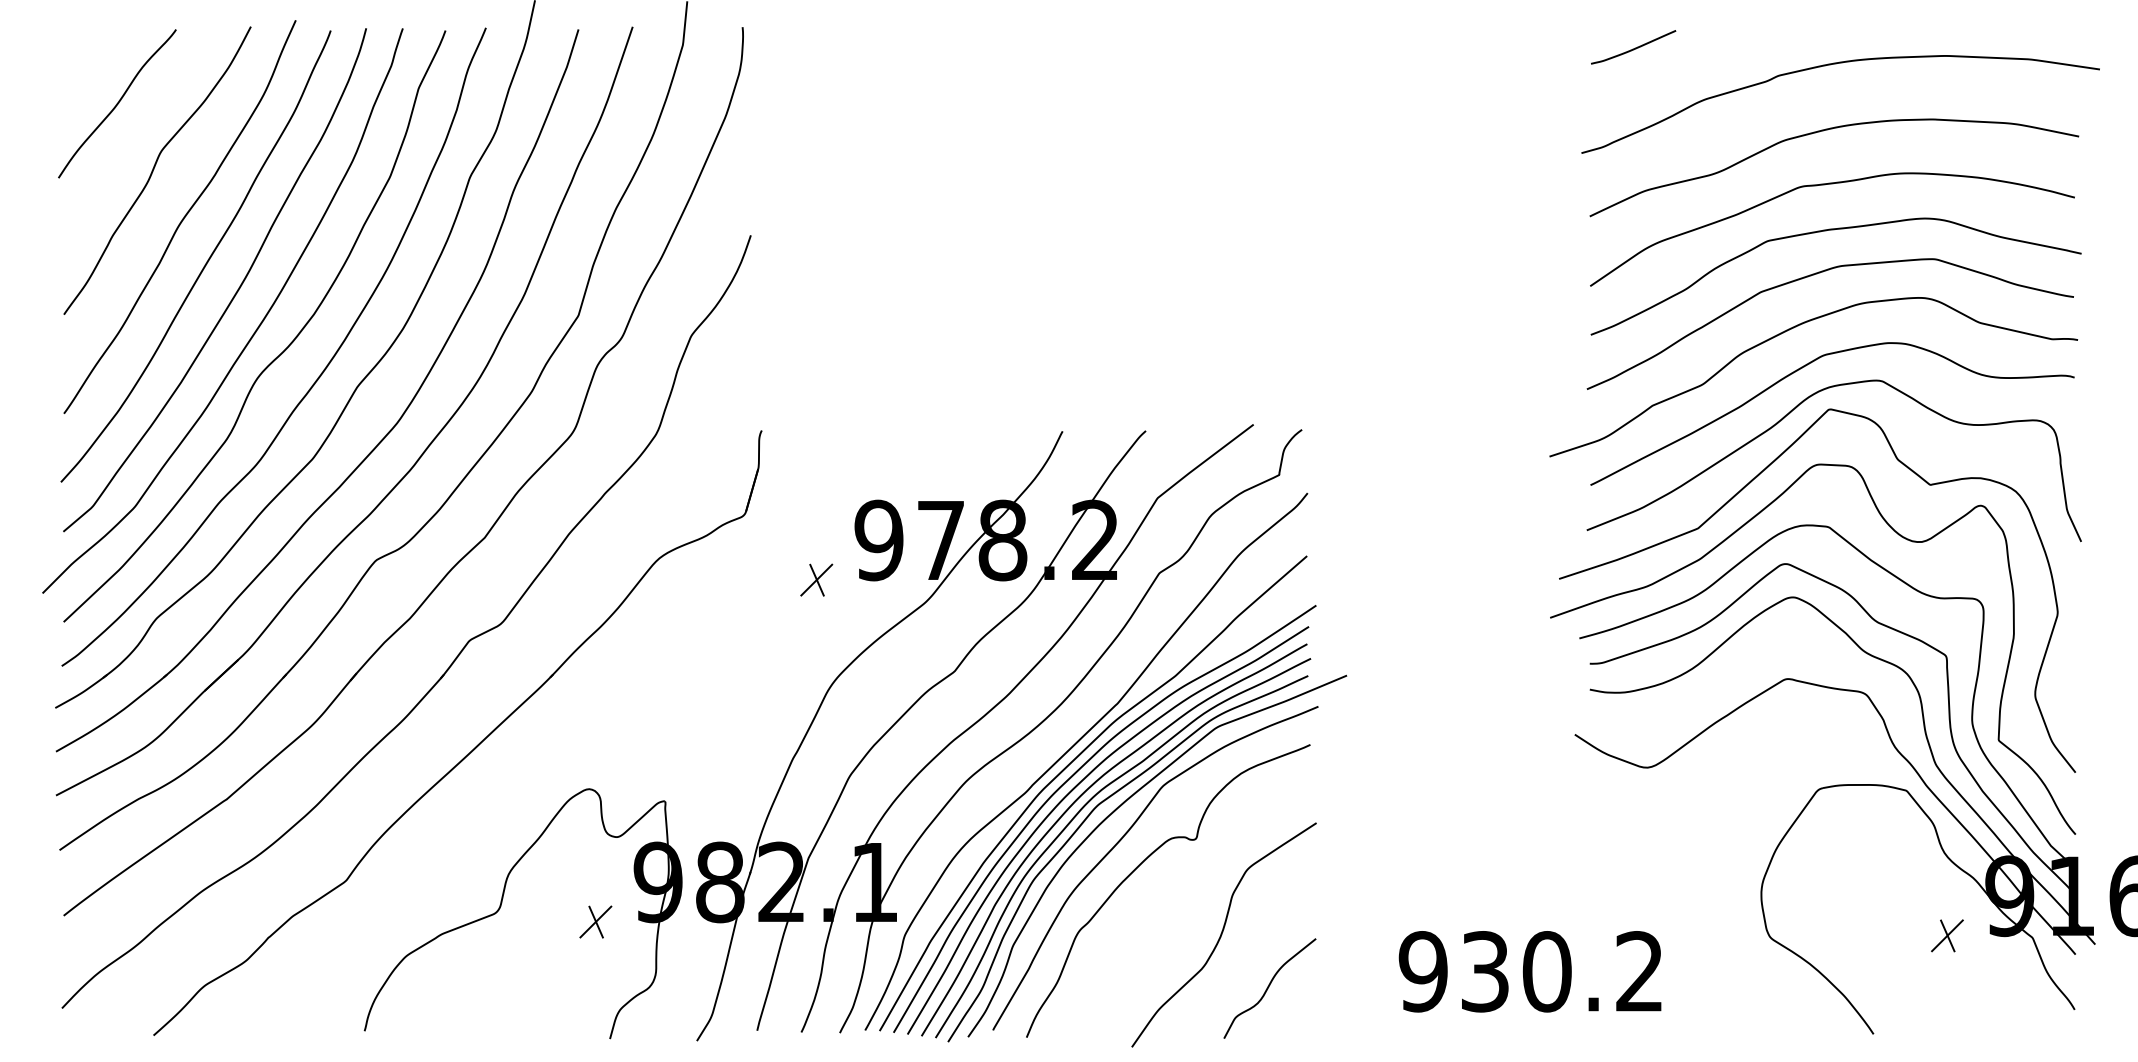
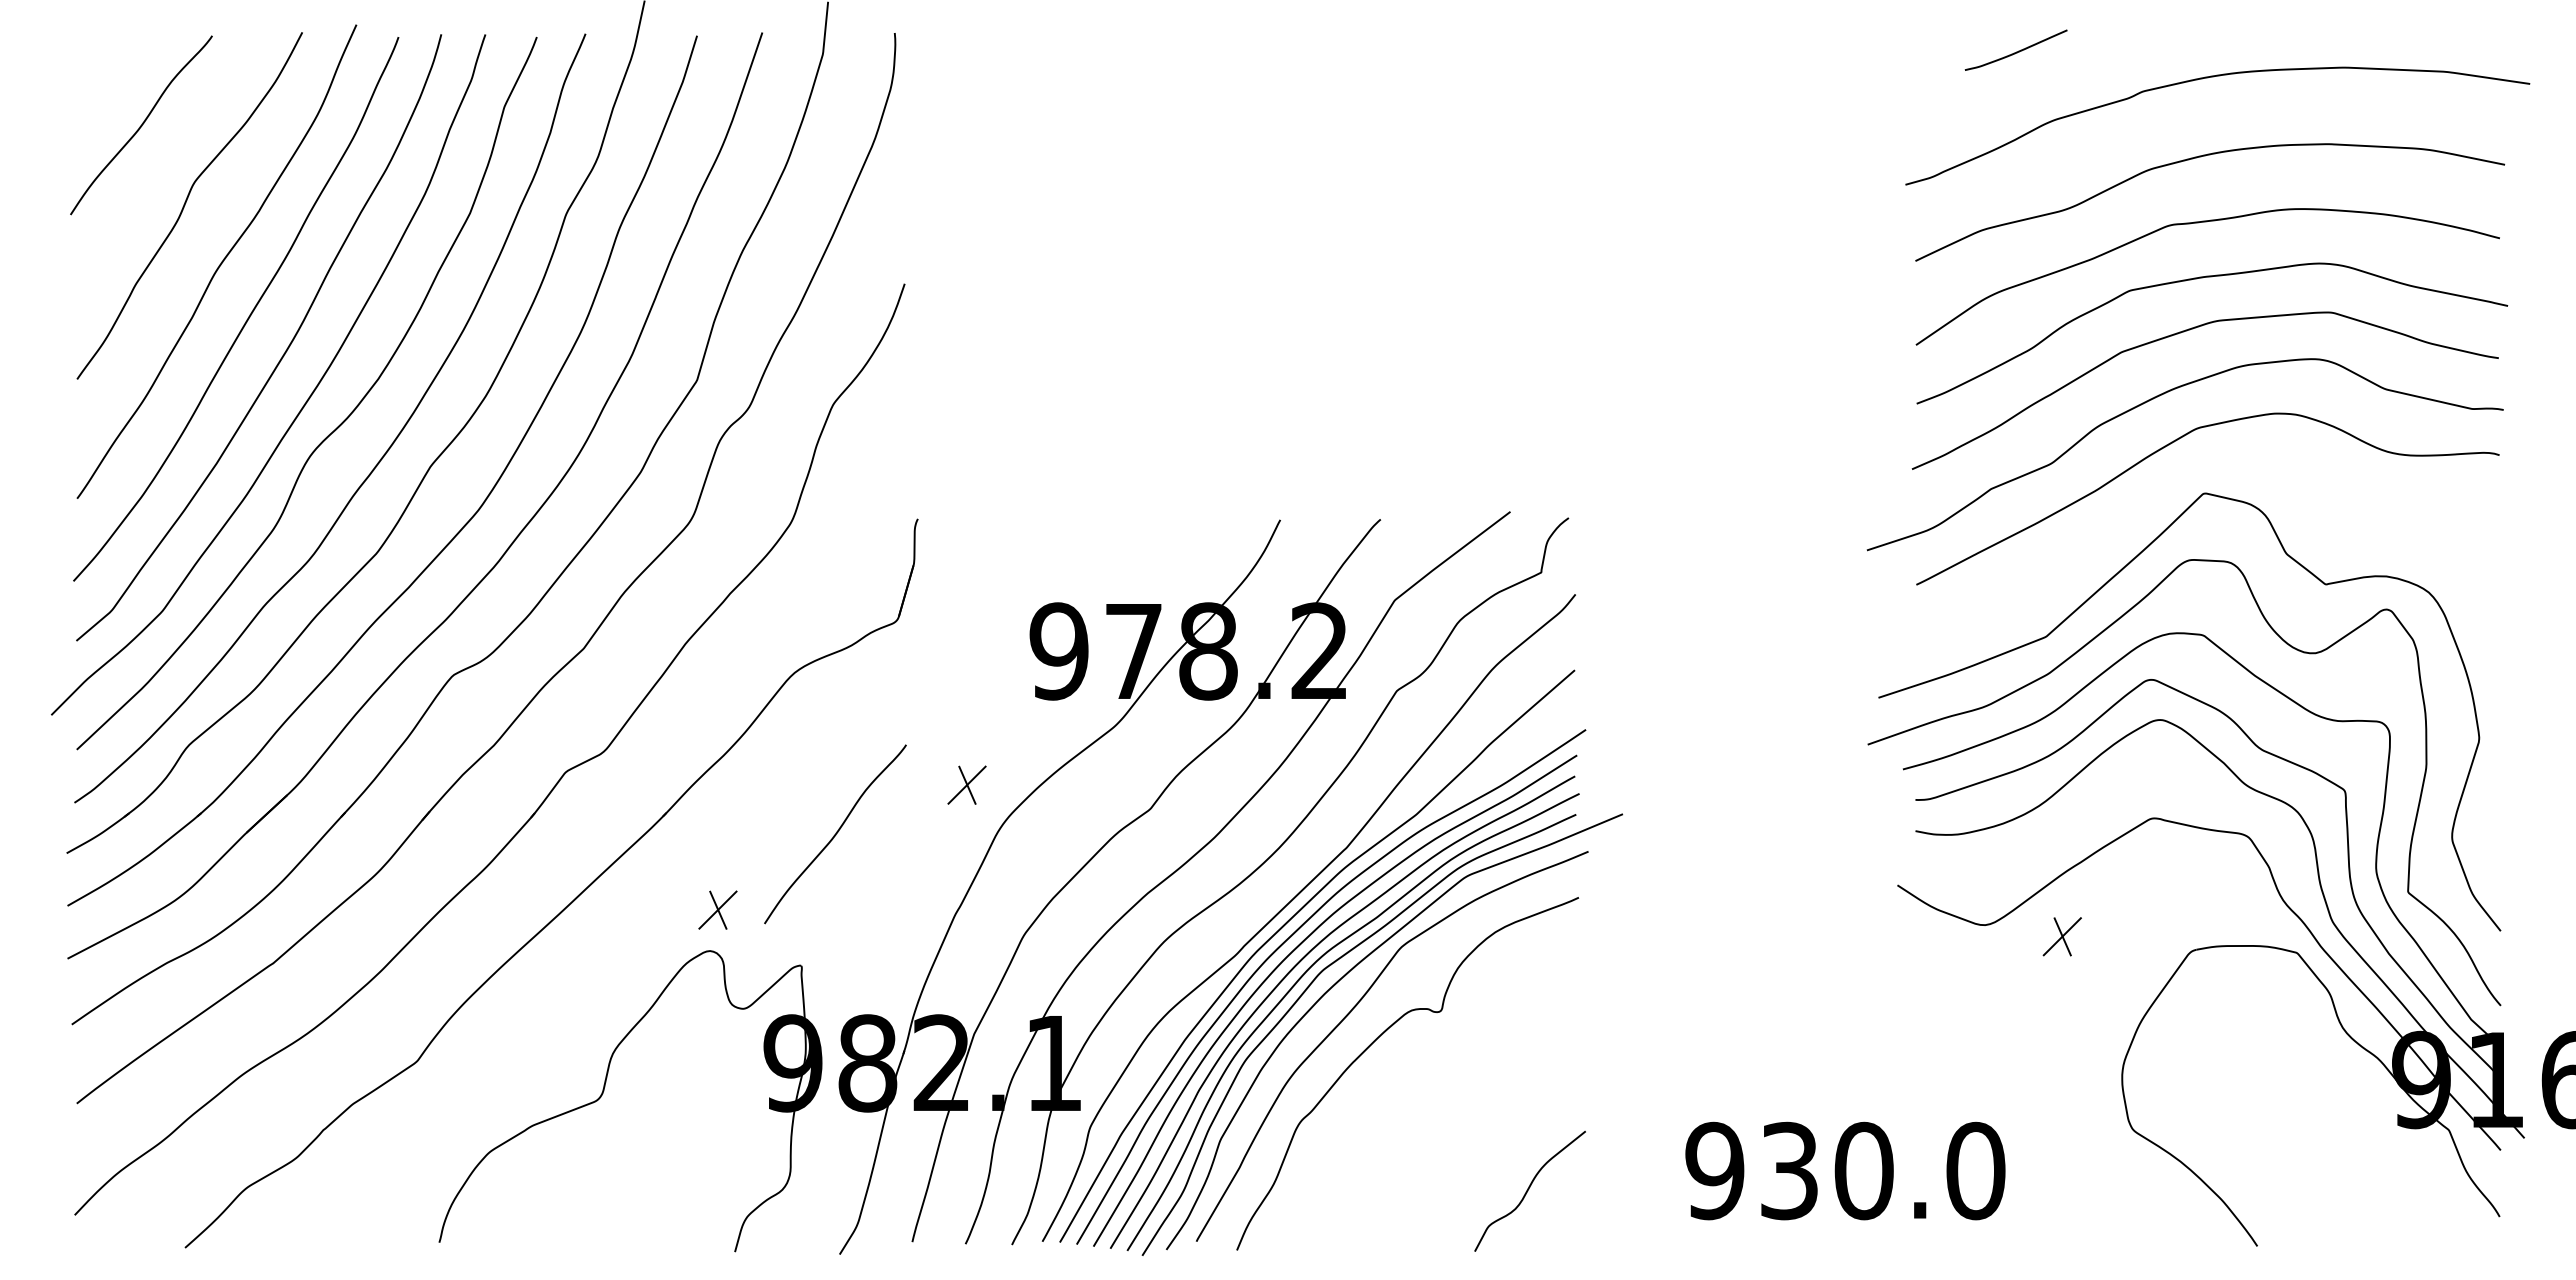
curve: (1633, 48) -> (2016, 51), moved
curve: (1793, 411) -> (2160, 495), removed
part: (816, 579) -> (966, 784), moved
curve: (693, 692) -> (835, 834), added
part: (595, 921) -> (717, 909), moved
curve: (1222, 934) -> (1472, 1126), removed
part: (1946, 935) -> (2061, 936), moved
text: (1639, 971) -> (1975, 1170), 930.2 -> 930.0

